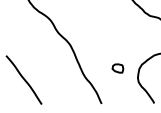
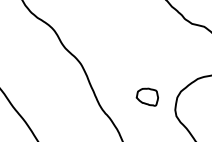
part: (117, 68) -> (146, 96), size x1.43

